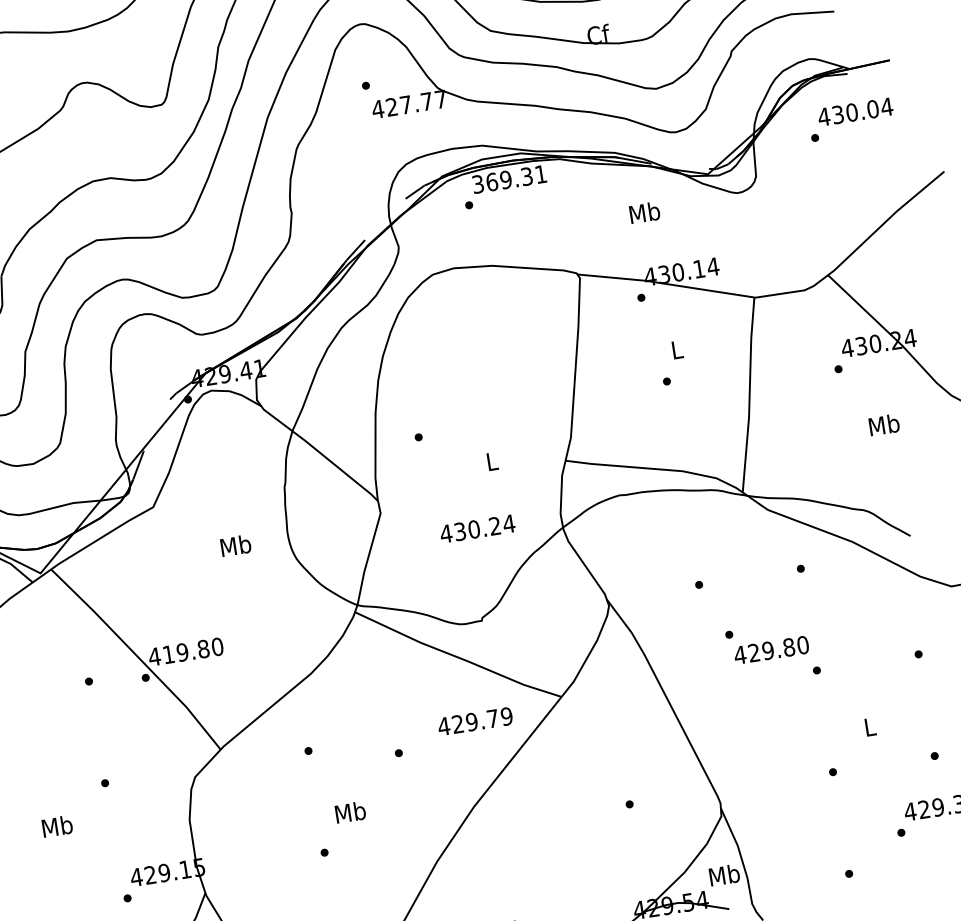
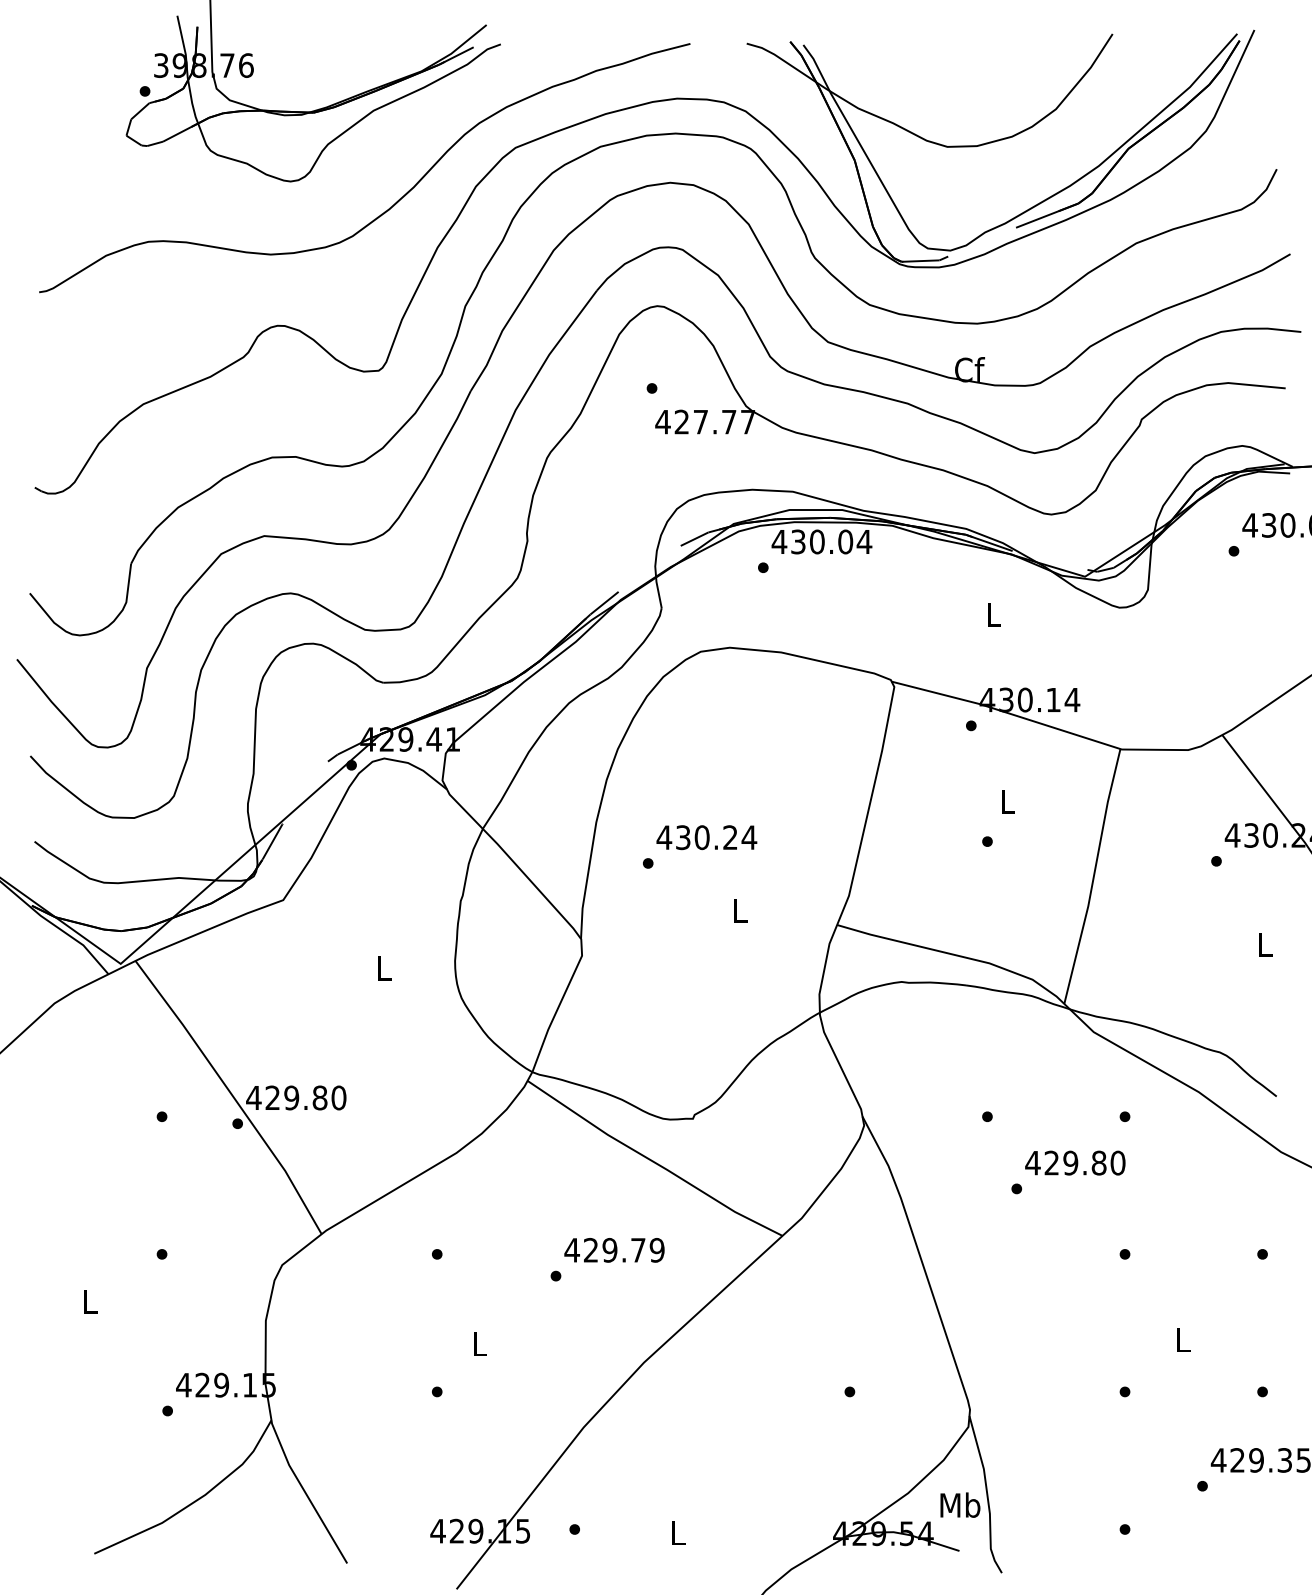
text: (509, 179) -> (821, 541), 369.31 -> 430.04
text: (644, 212) -> (993, 613), Mb -> L
text: (884, 424) -> (1265, 944), Mb -> L
text: (477, 528) -> (706, 837), moved
text: (235, 545) -> (384, 967), Mb -> L
text: (771, 649) -> (1075, 1162), moved
text: (168, 654) -> (272, 1097), 419.80 -> 429.80
text: (475, 721) -> (614, 1250), moved
text: (350, 811) -> (479, 1343), Mb -> L
text: (57, 826) -> (90, 1301), Mb -> L

